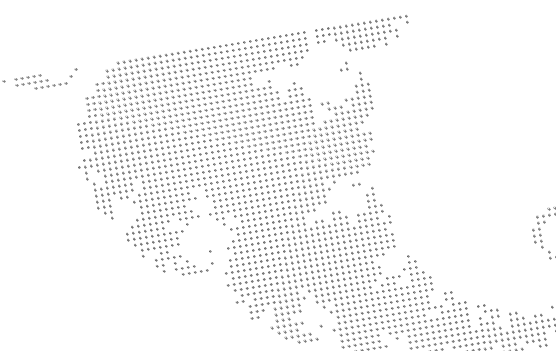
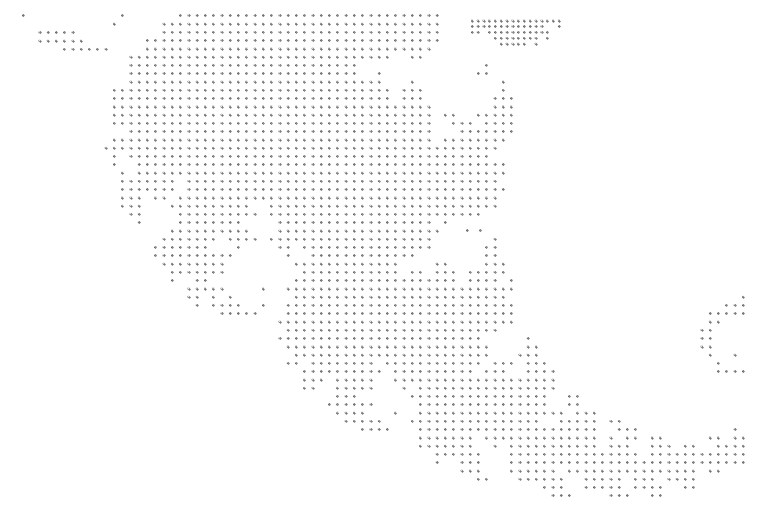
part: (363, 35) -> (515, 32), size x0.7
part: (40, 81) -> (72, 40), moved
part: (356, 184) -> (474, 230), size x1.6

